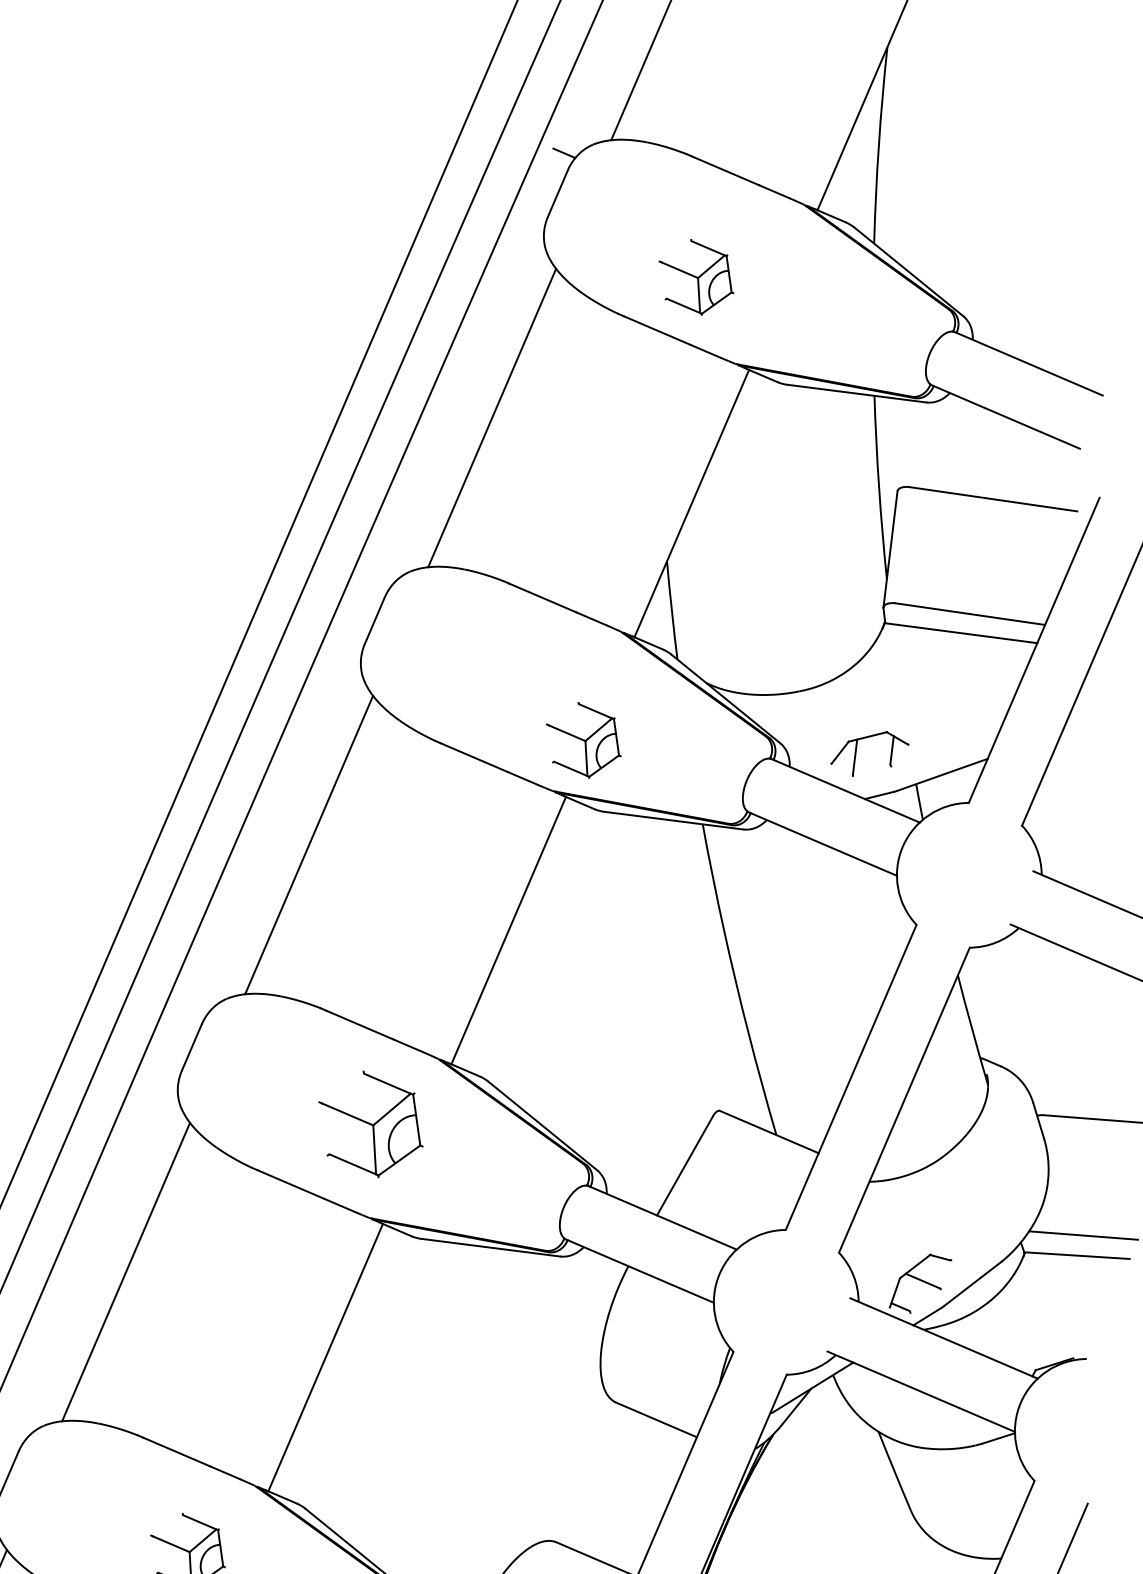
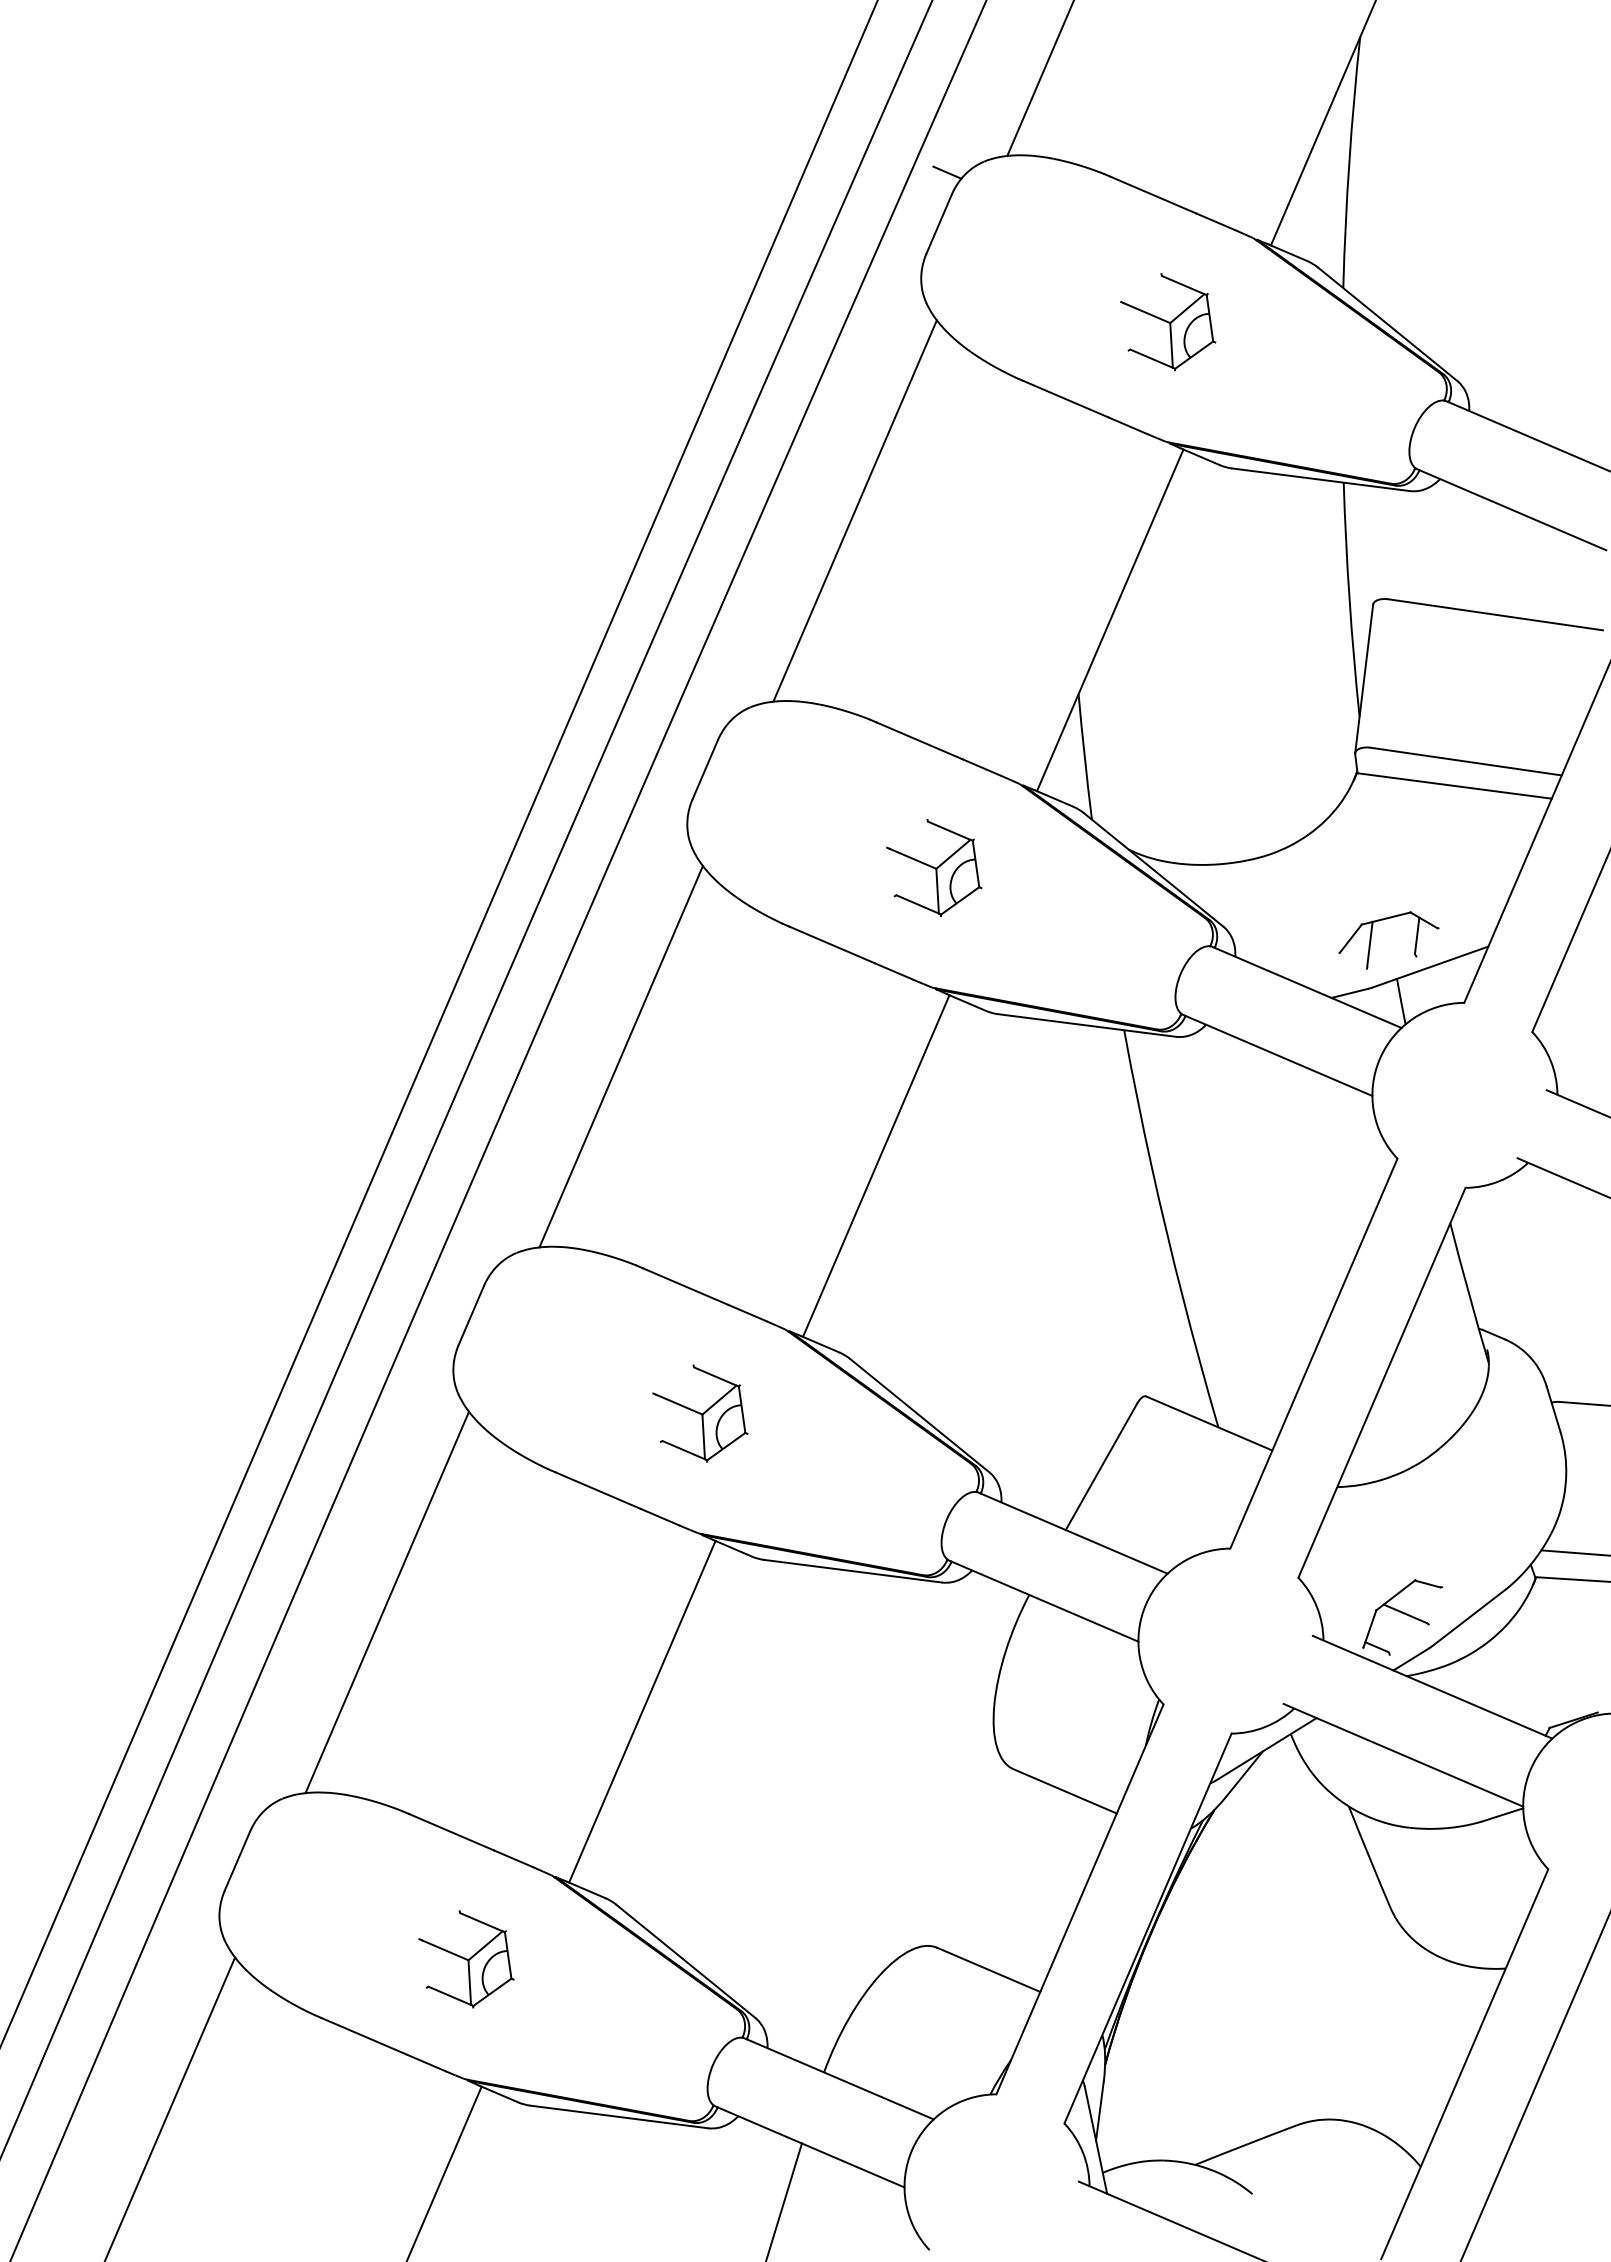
part: (696, 277) -> (1168, 322), moved
part: (584, 740) -> (934, 867), moved
part: (856, 754) -> (1371, 940), moved
part: (371, 1124) -> (700, 1413), size x0.71

